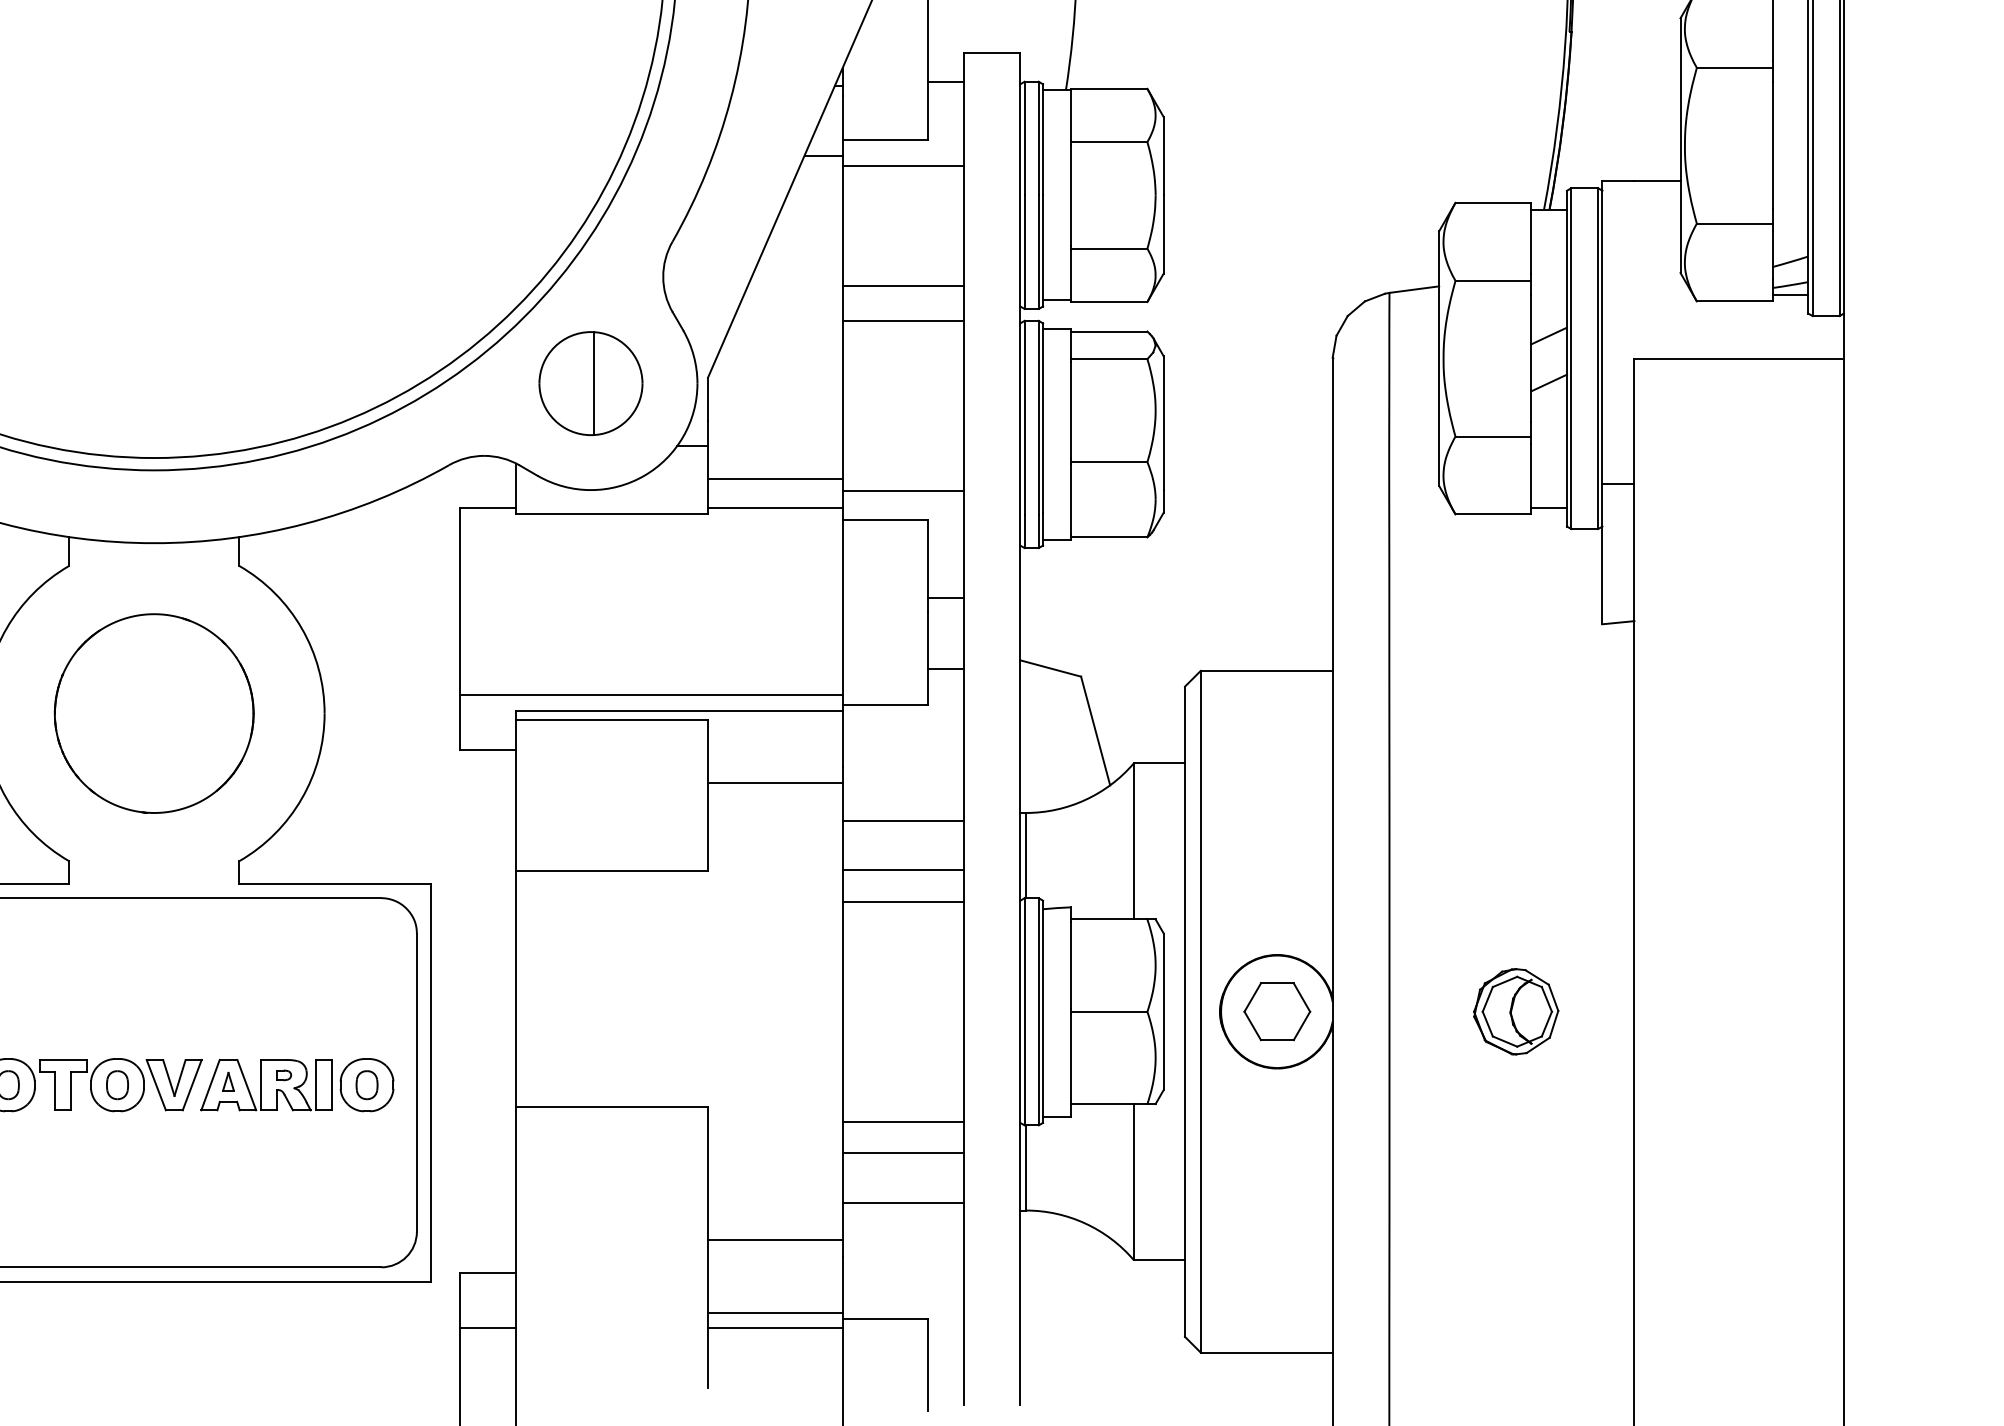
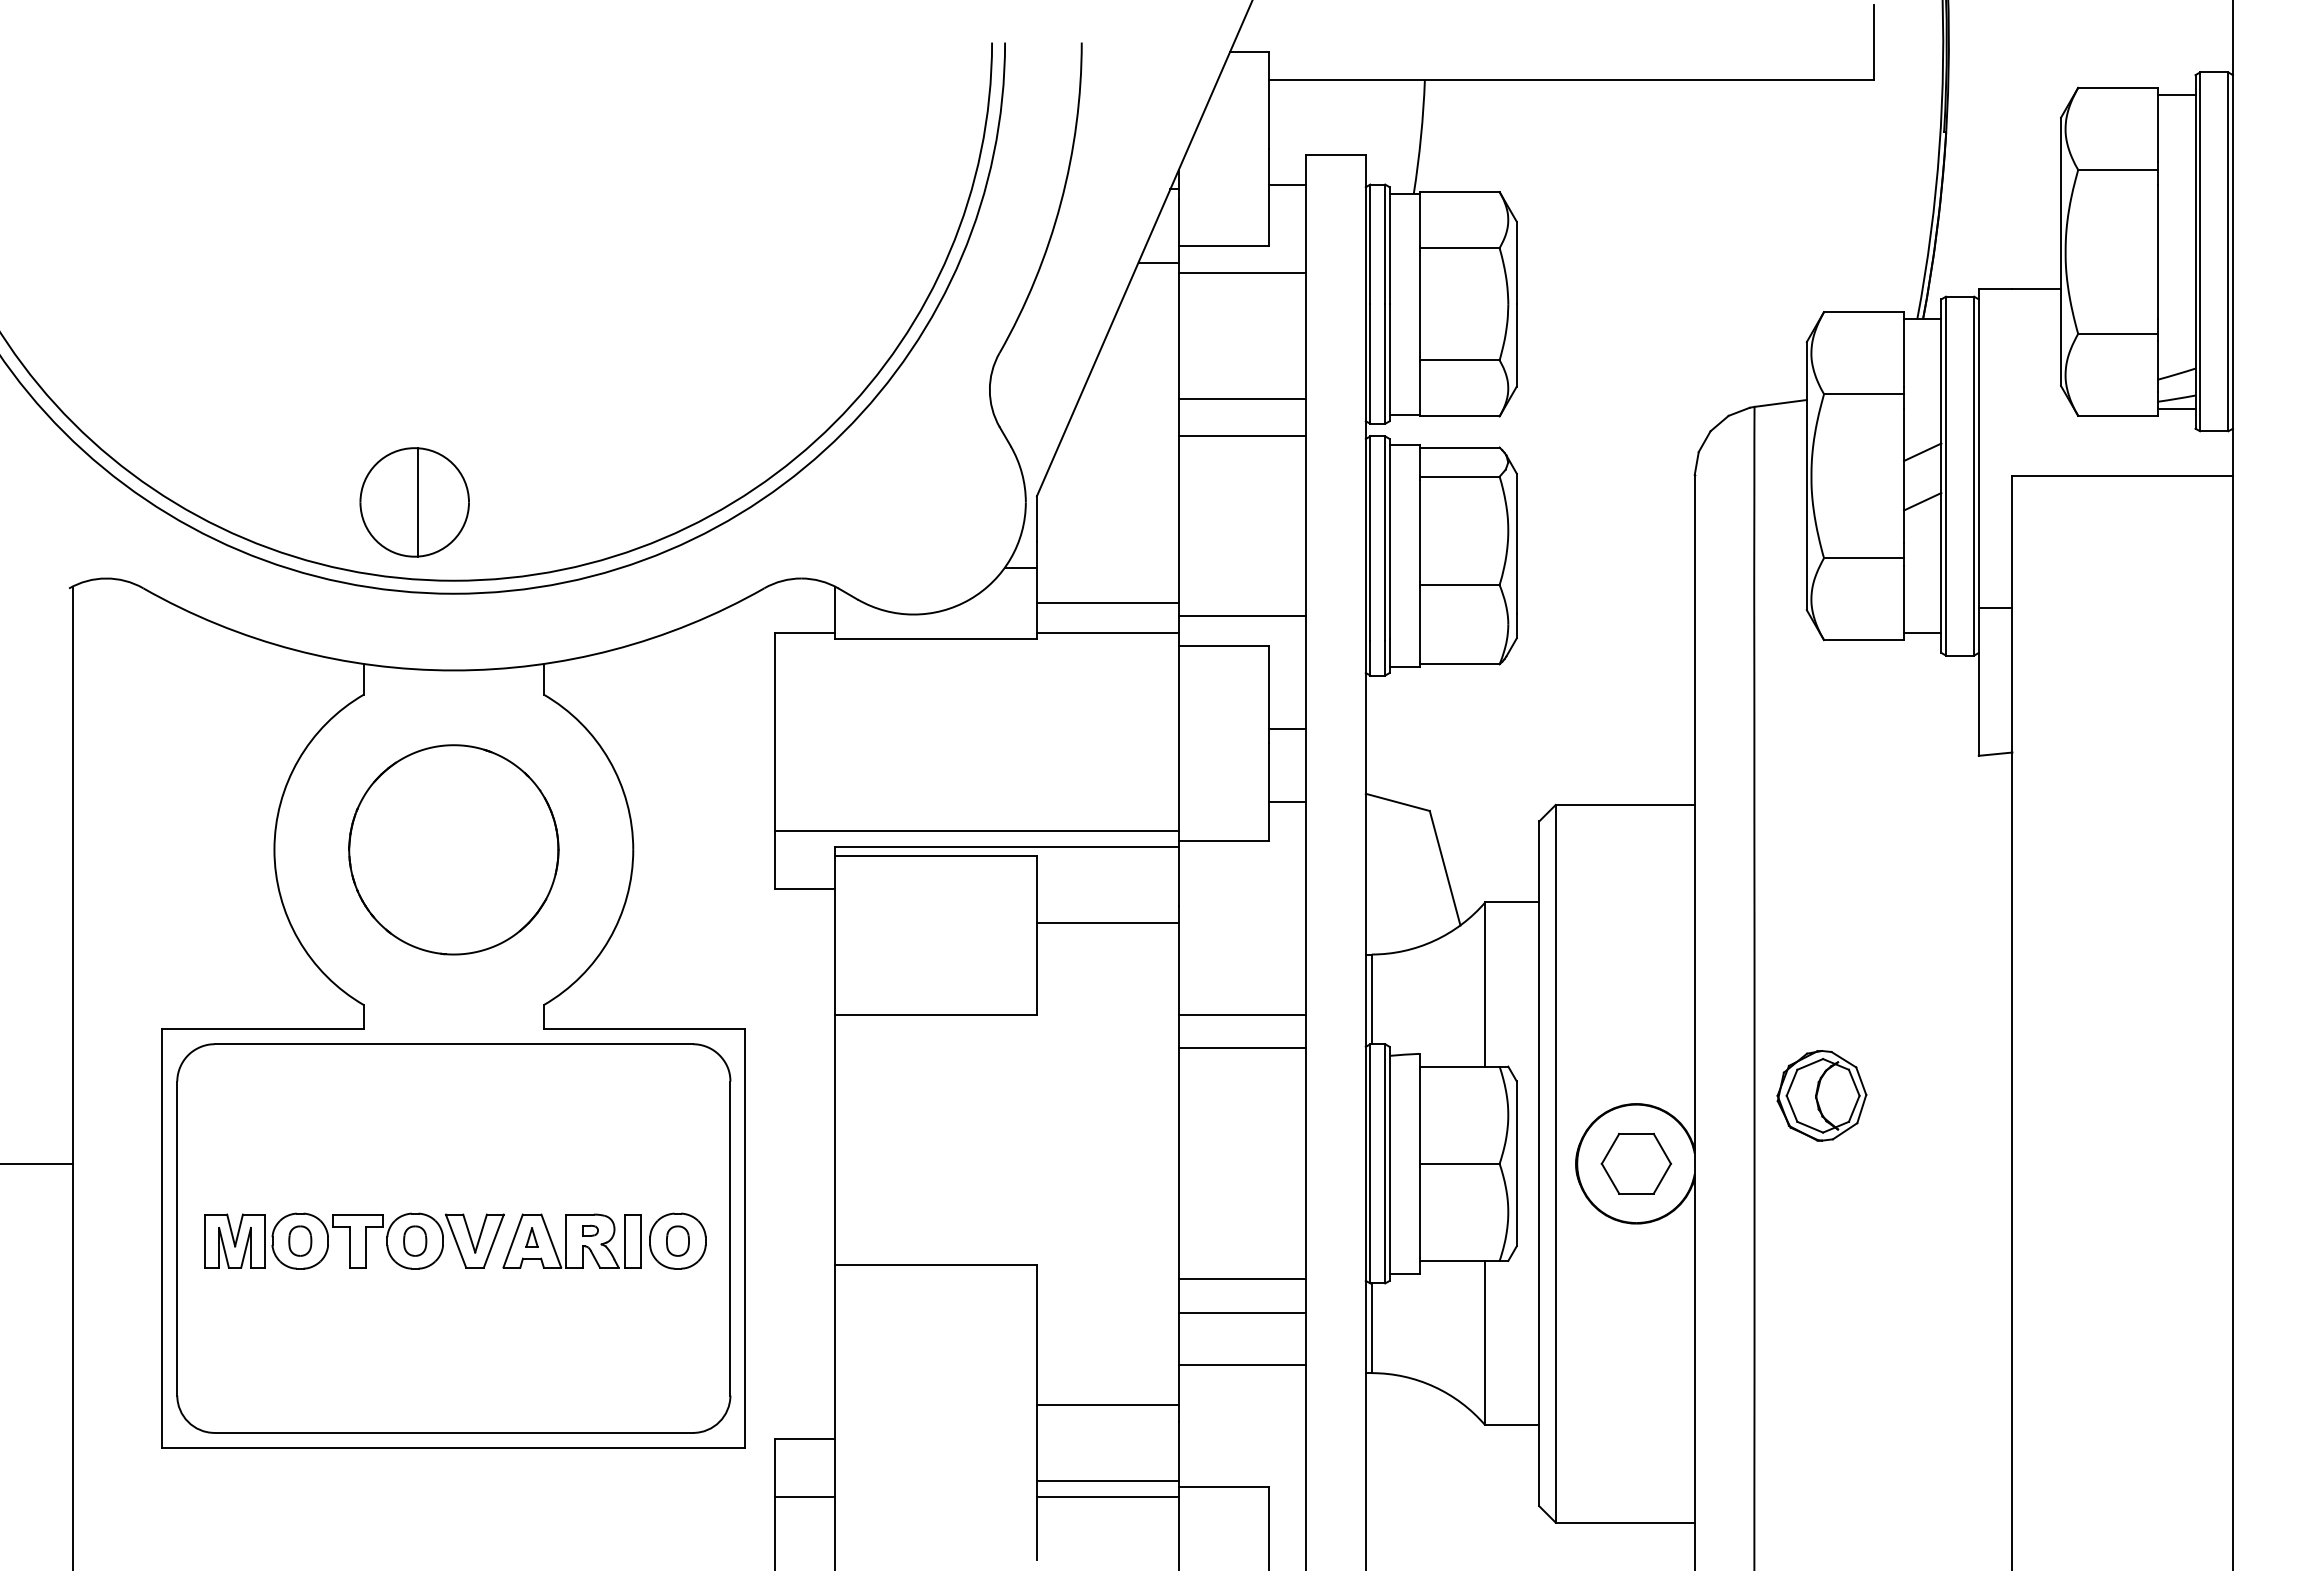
part: (590, 383) -> (414, 502), moved
line: (903, 820) -> (1242, 962), removed
part: (1515, 1011) -> (1821, 1095), moved

